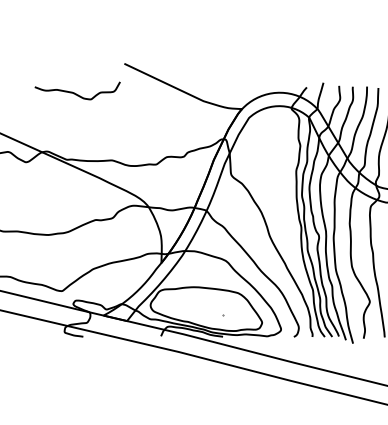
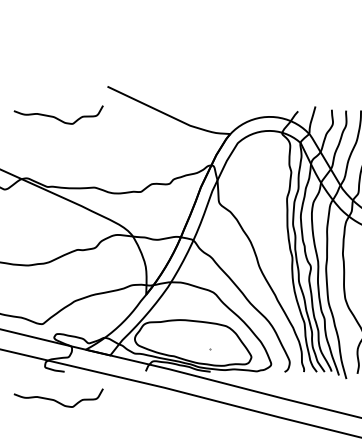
curve: (76, 364) -> (57, 400), added

